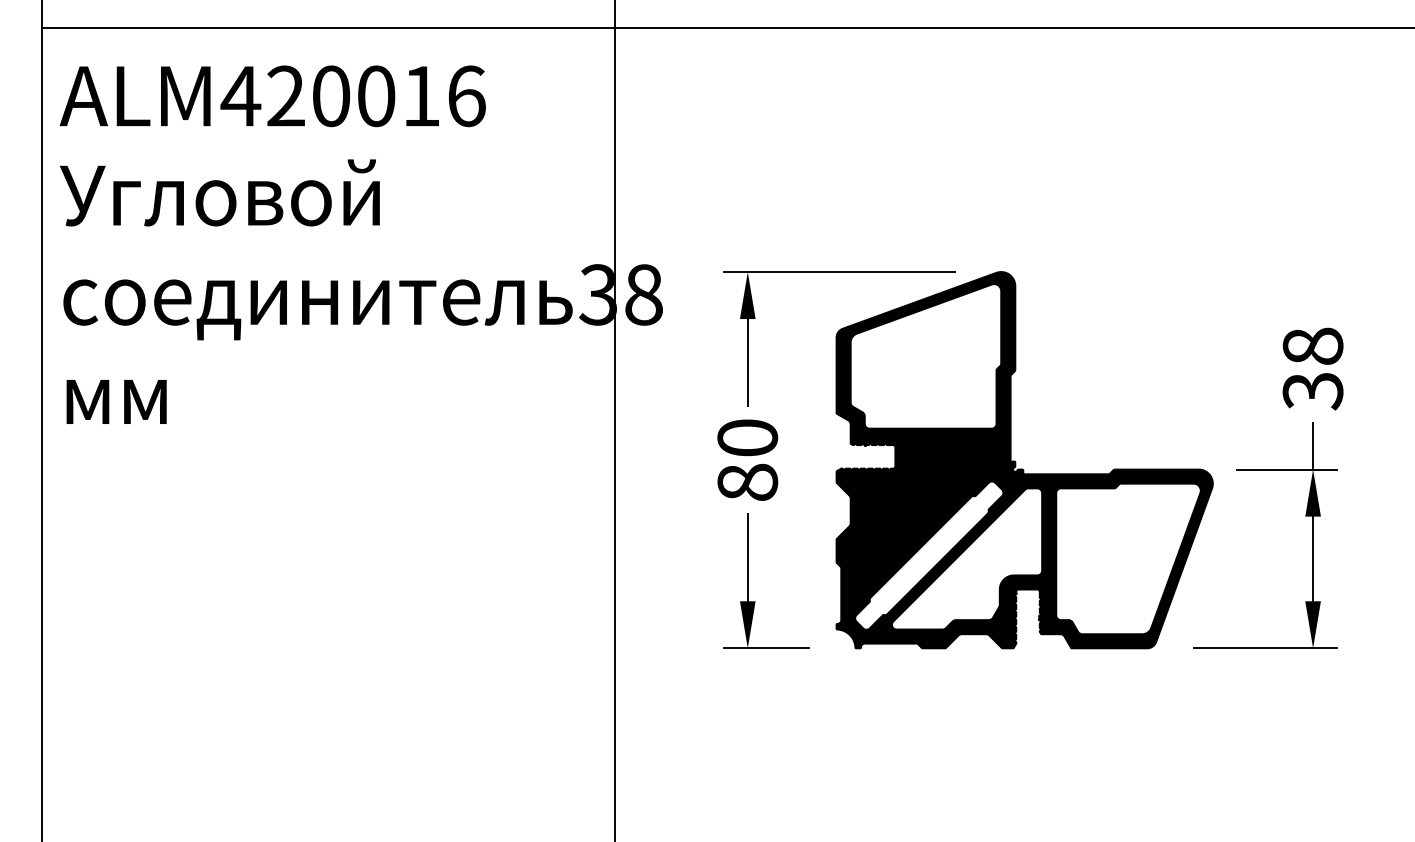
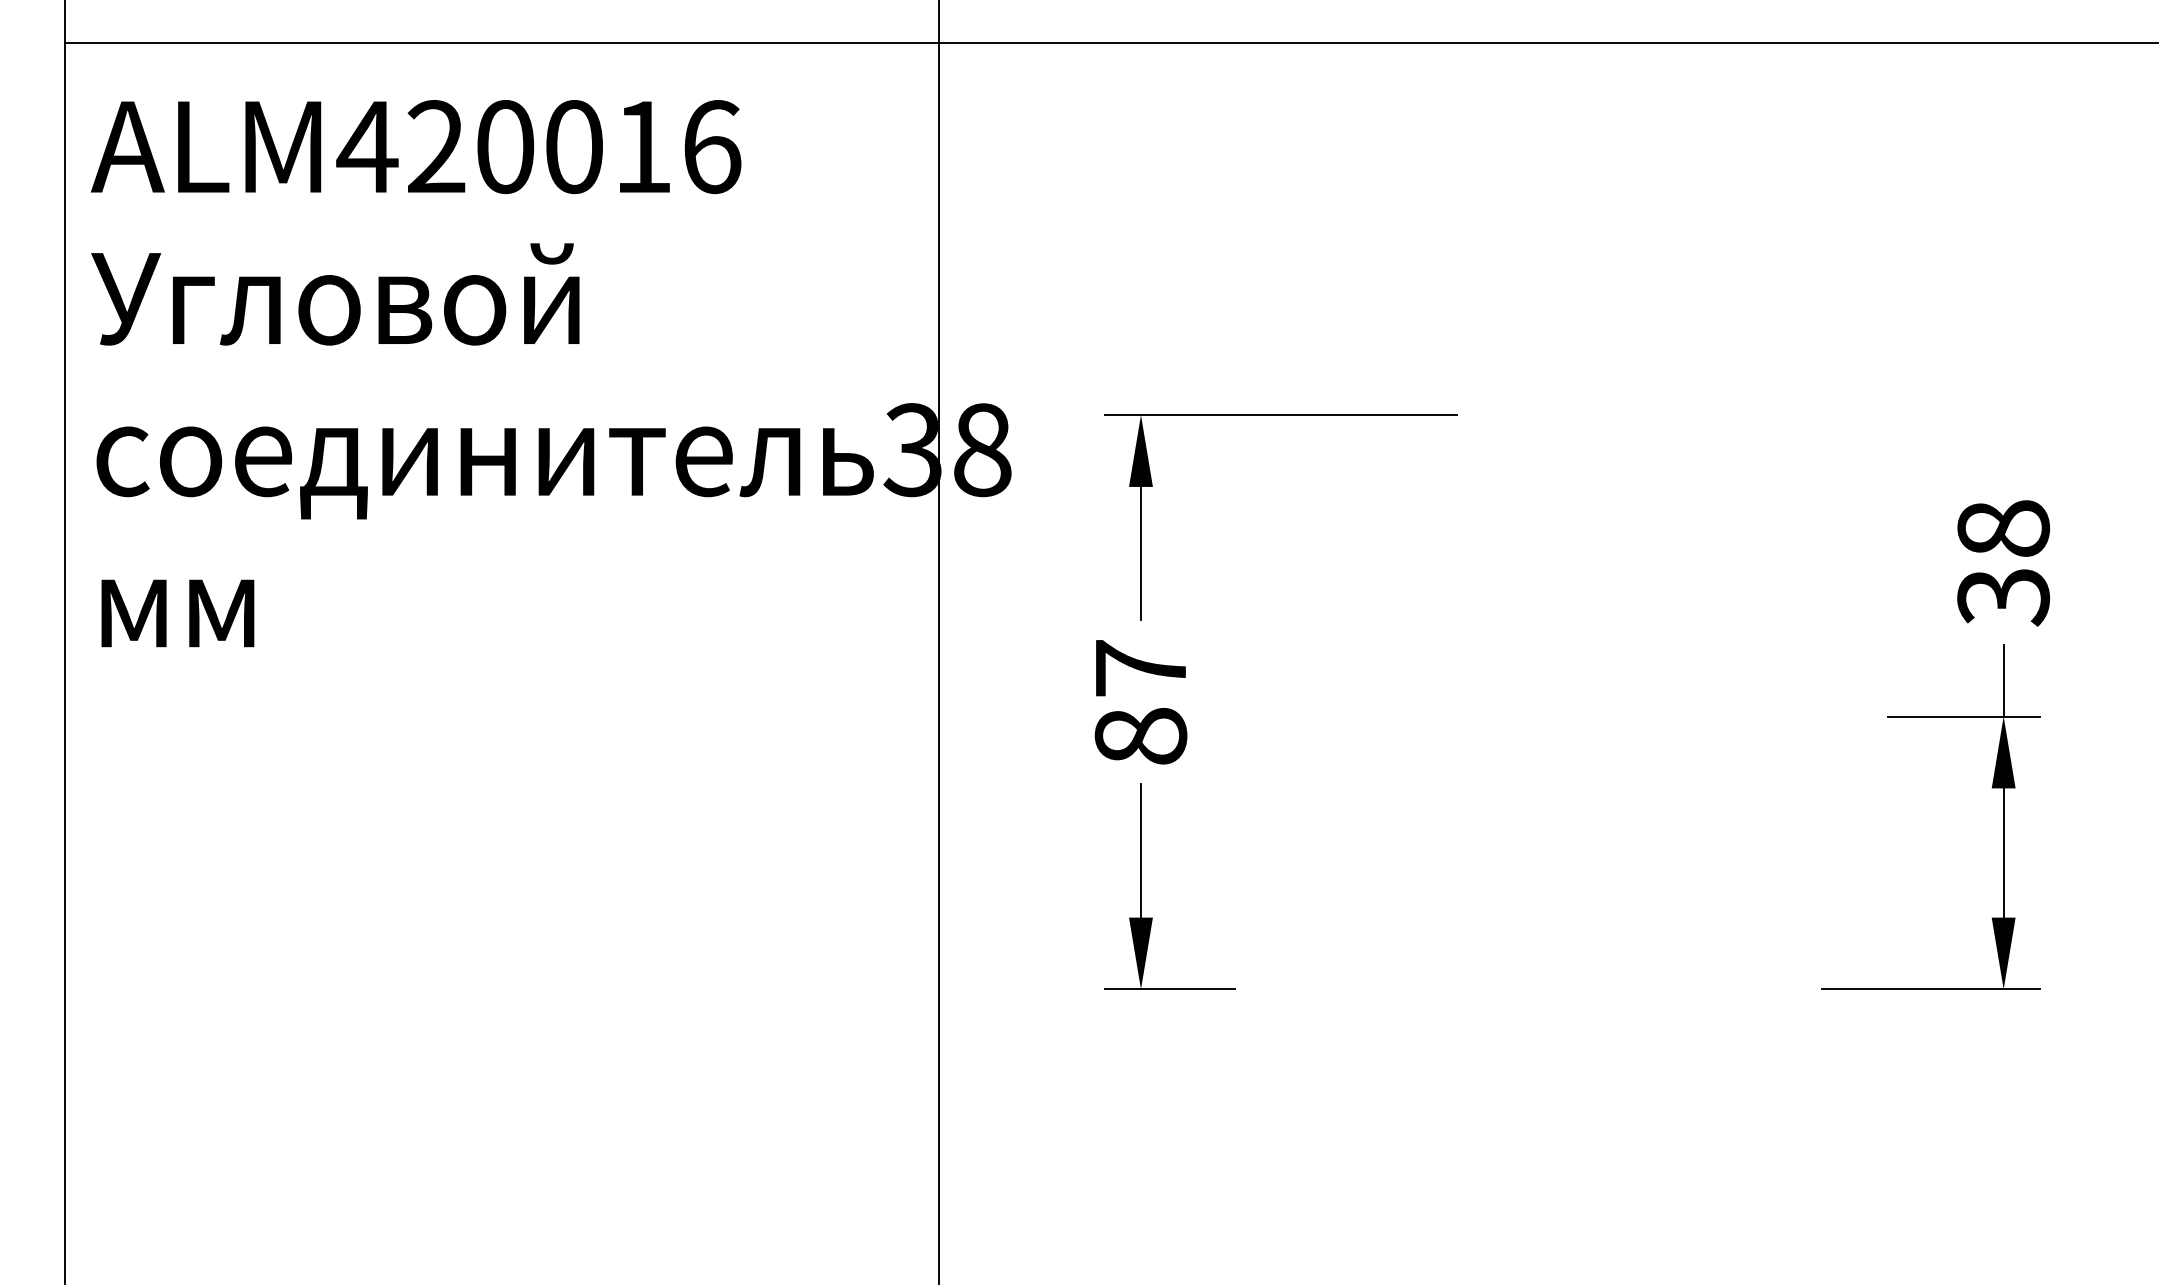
text: (747, 437) -> (1140, 667), 80 -> 87
part: (1016, 462) -> (1551, 705), removed

